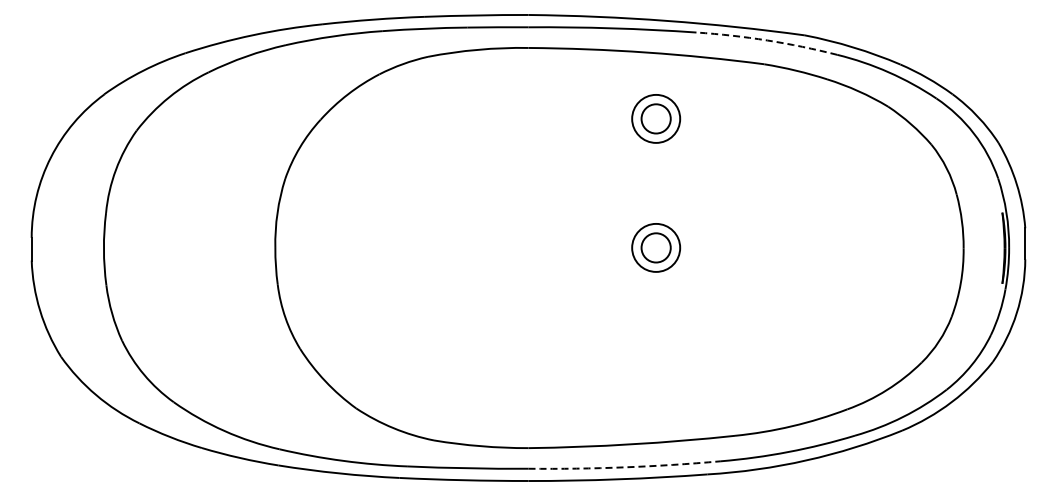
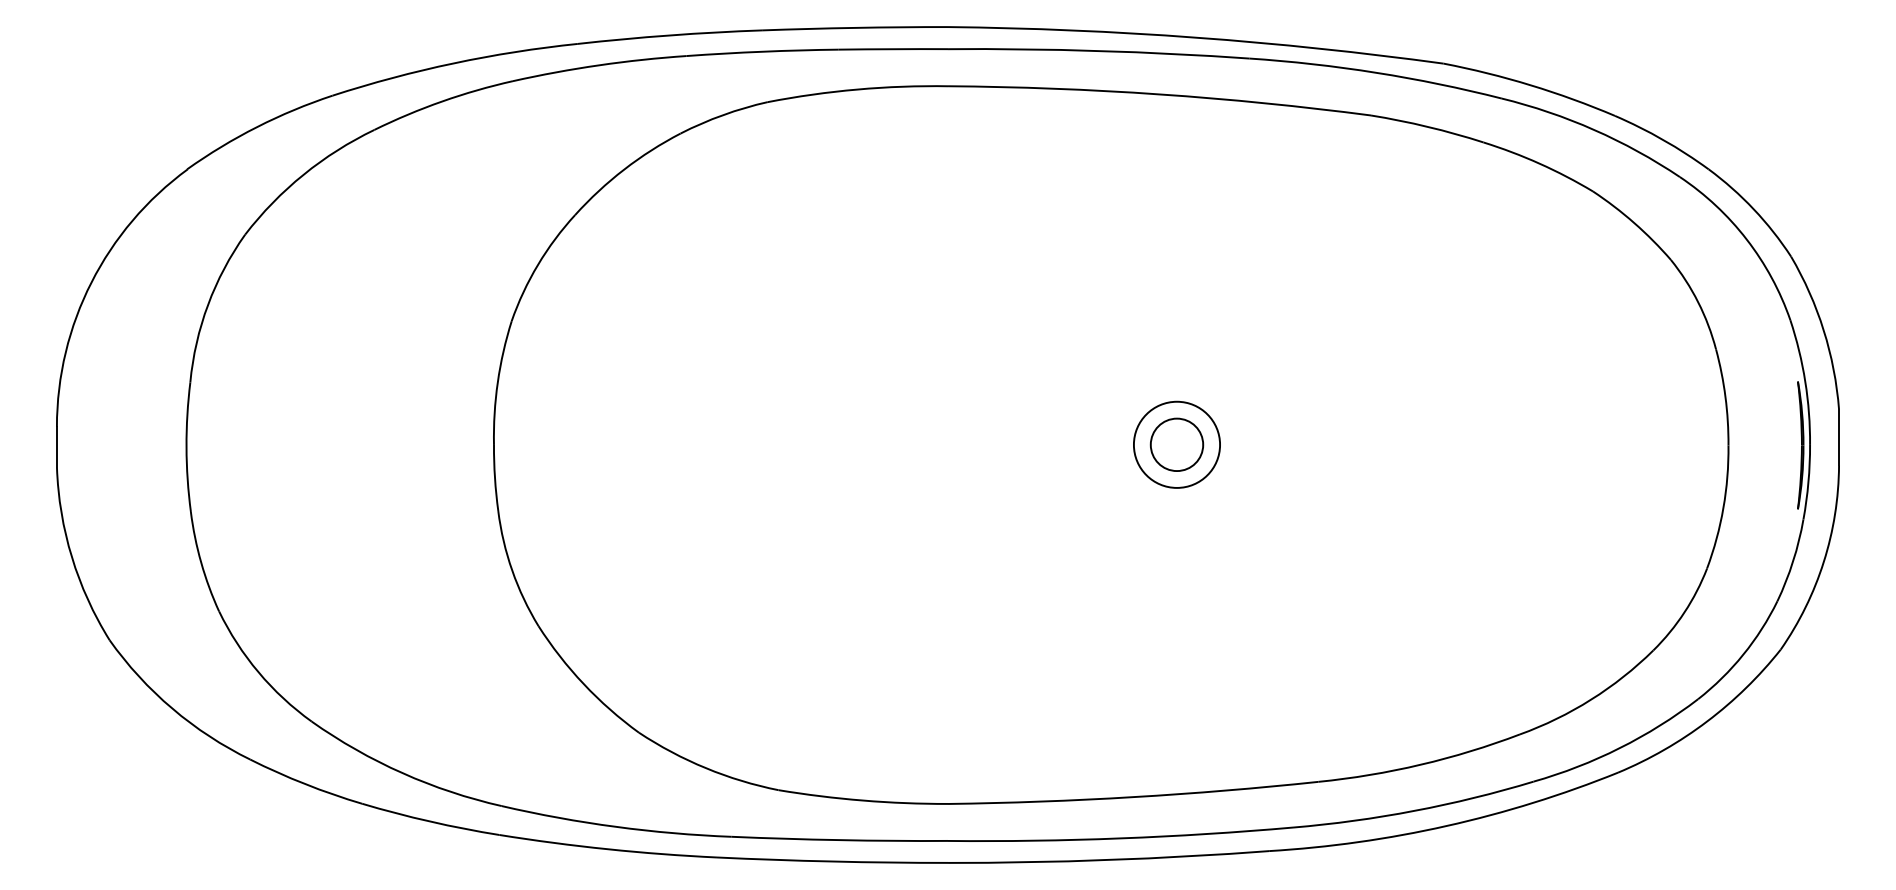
arc: (767, 40) -> (1376, 72), dashed -> solid
part: (656, 118) -> (1177, 212), removed
arc: (624, 467) -> (1120, 838), dashed -> solid

